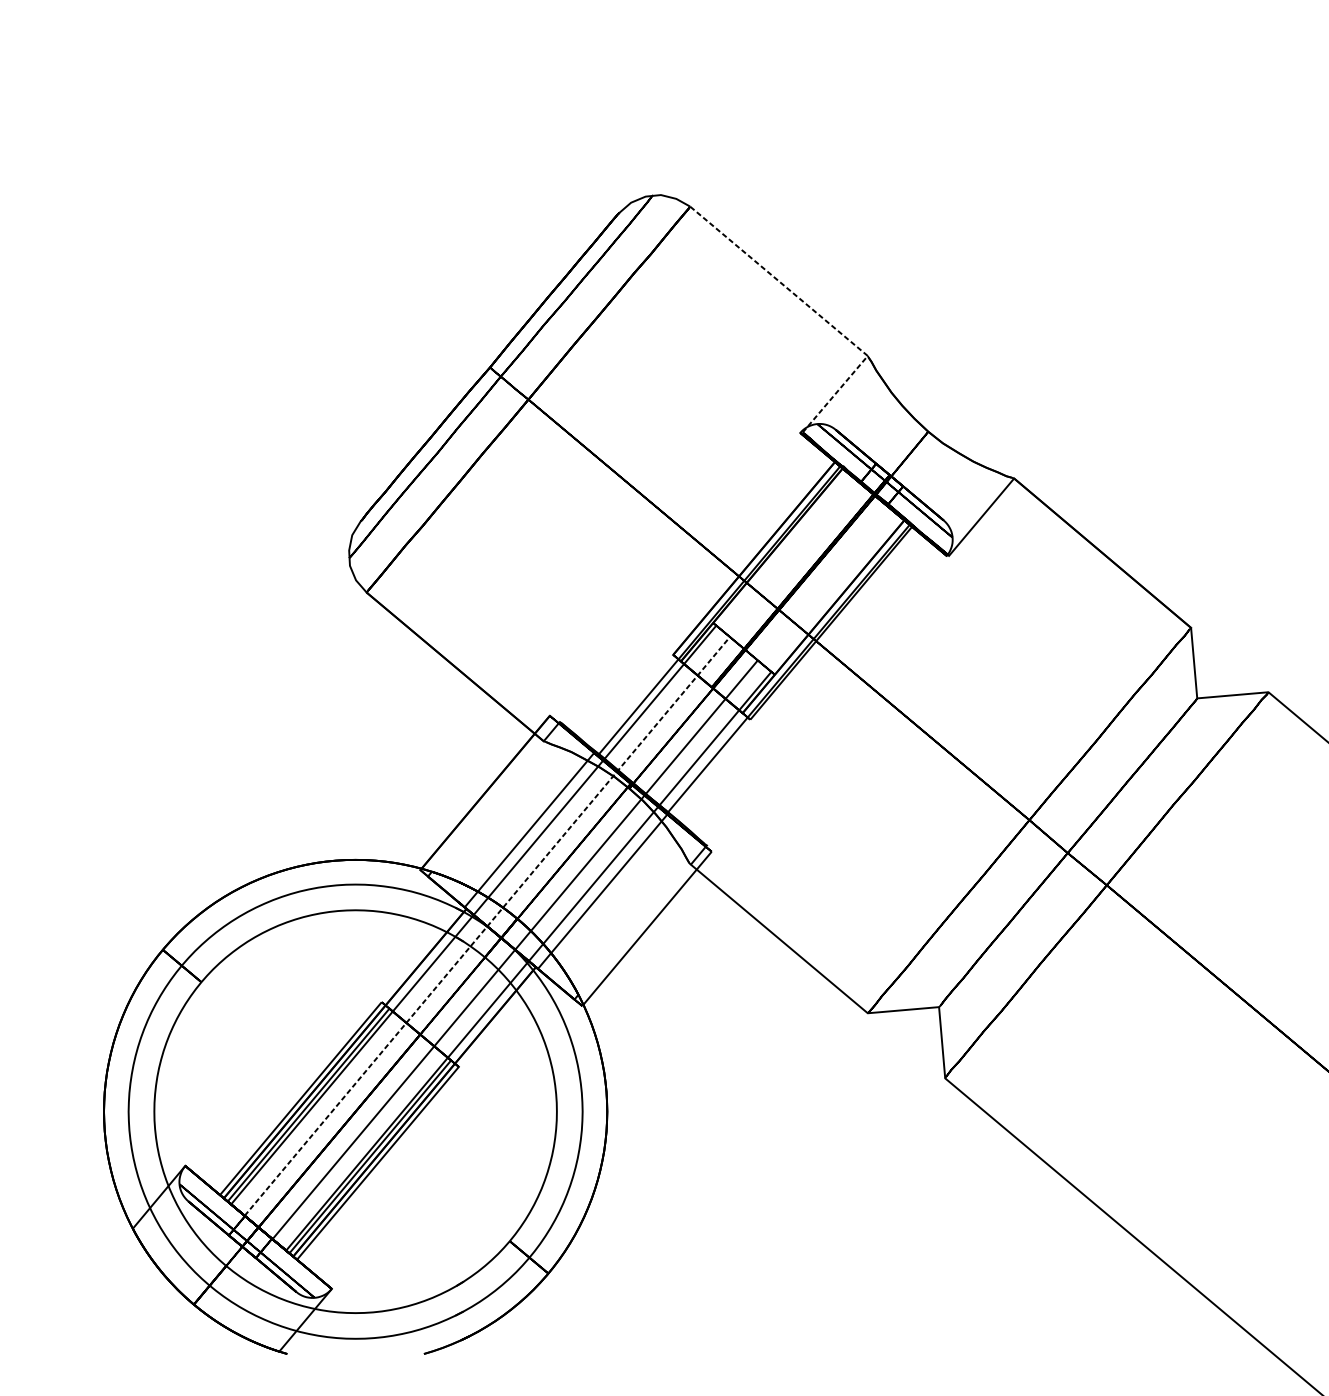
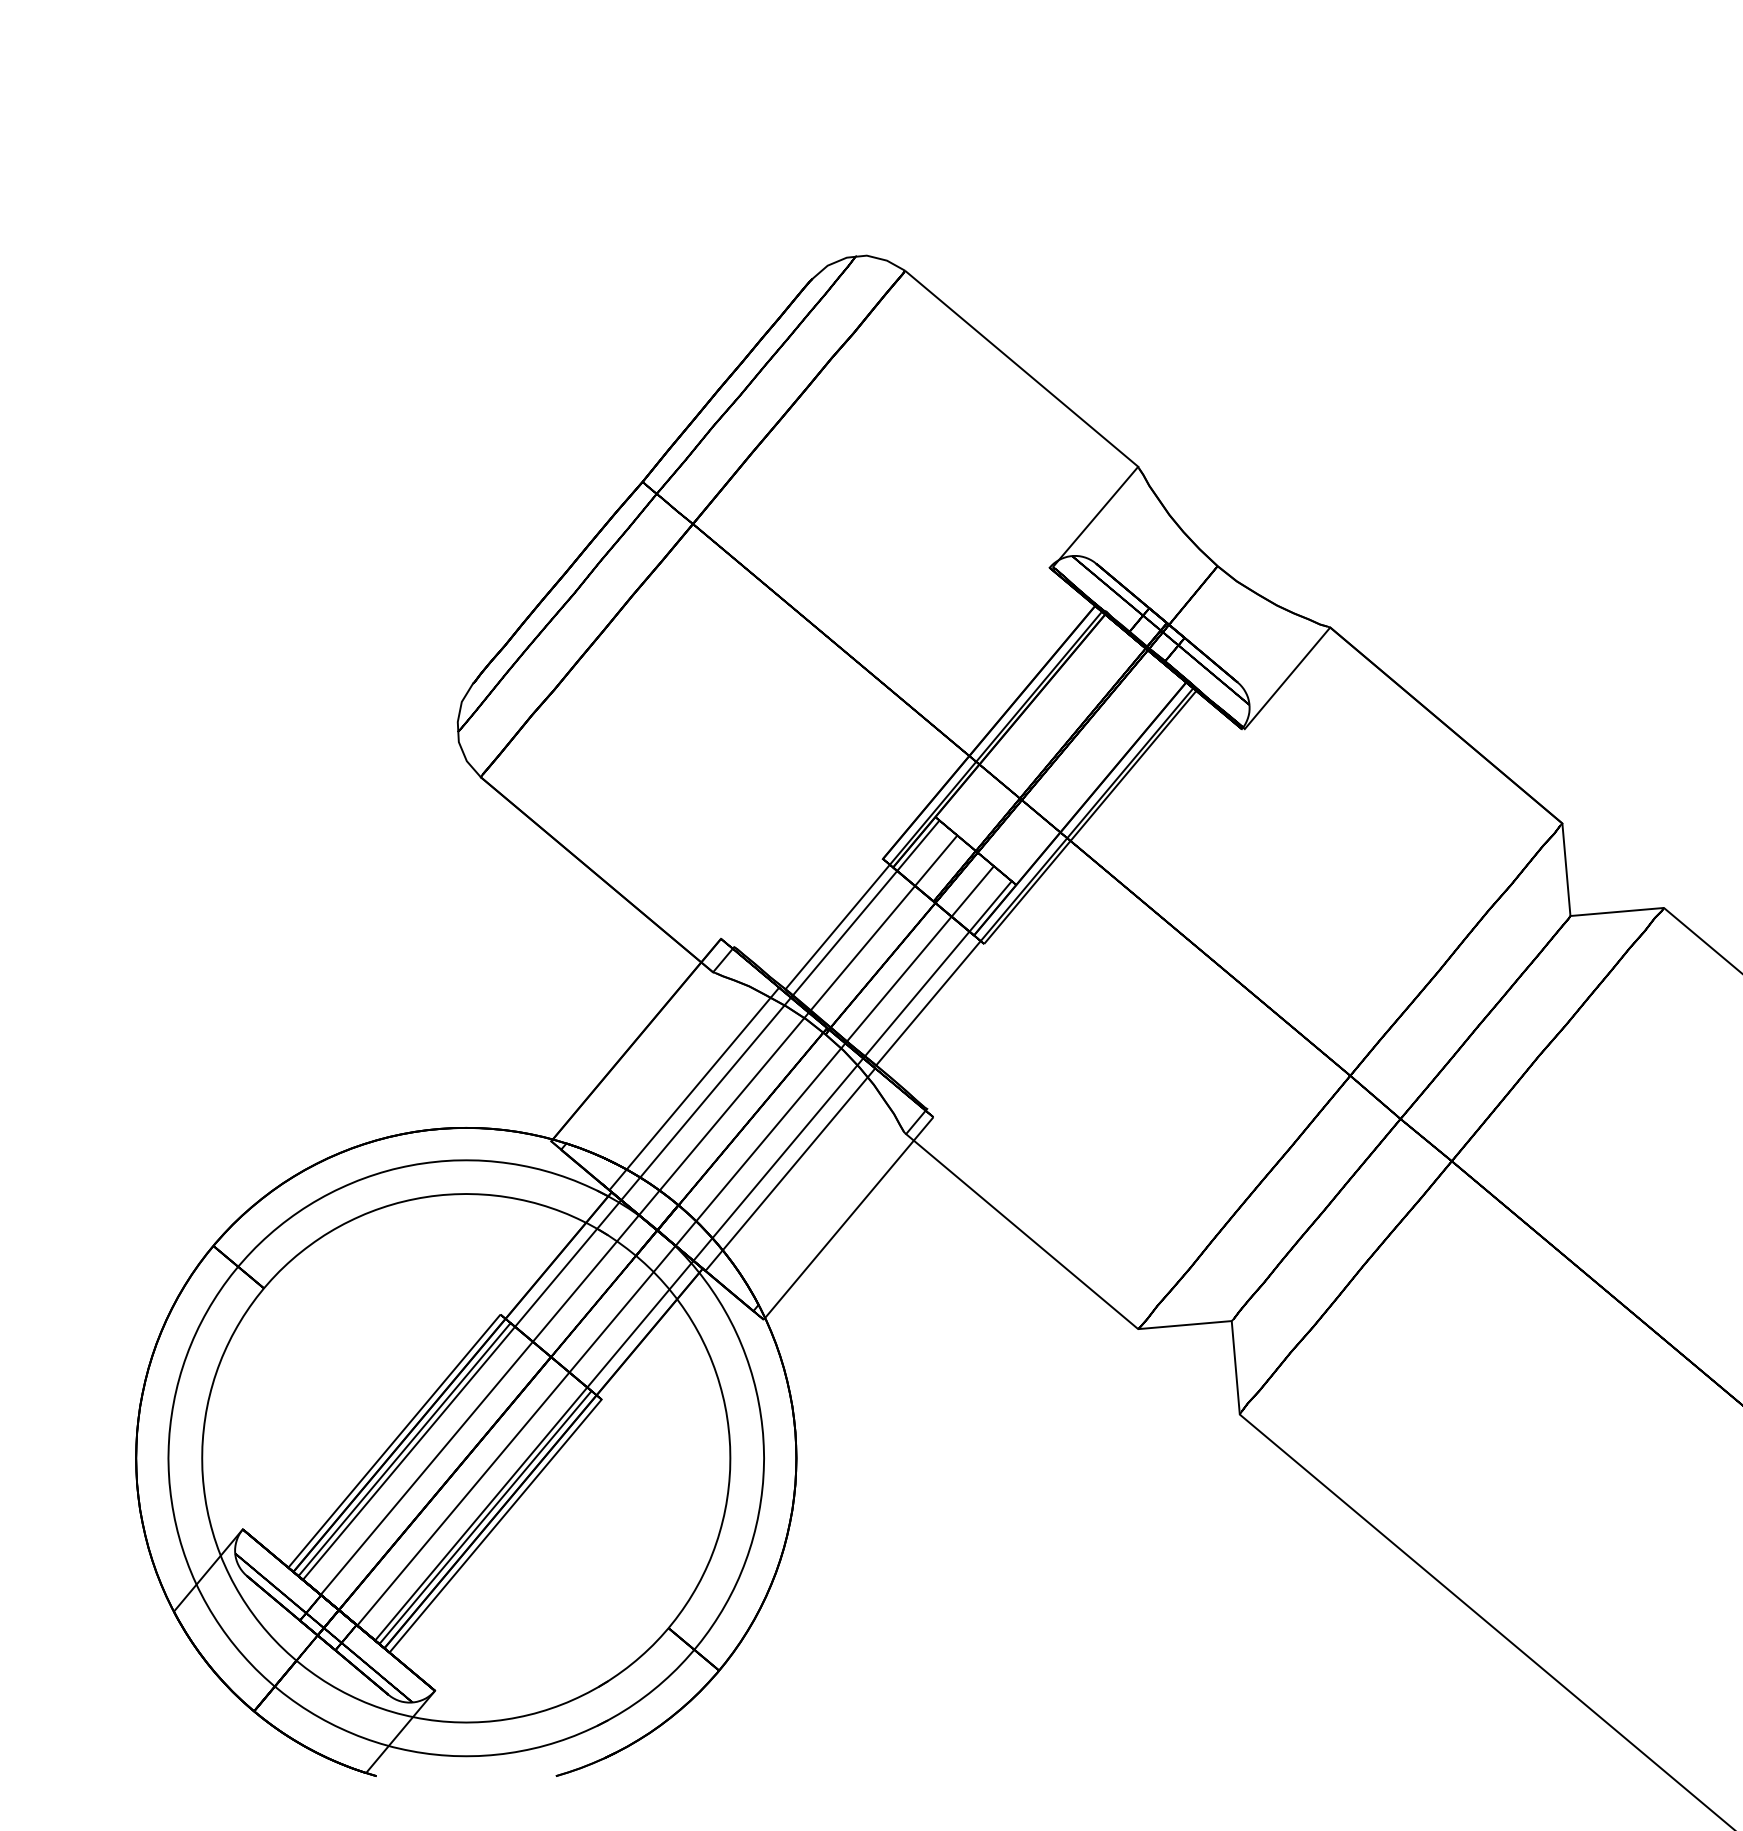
line: (817, 313) -> (1072, 411), dashed -> solid
line: (487, 925) -> (639, 1214), dashed -> solid

